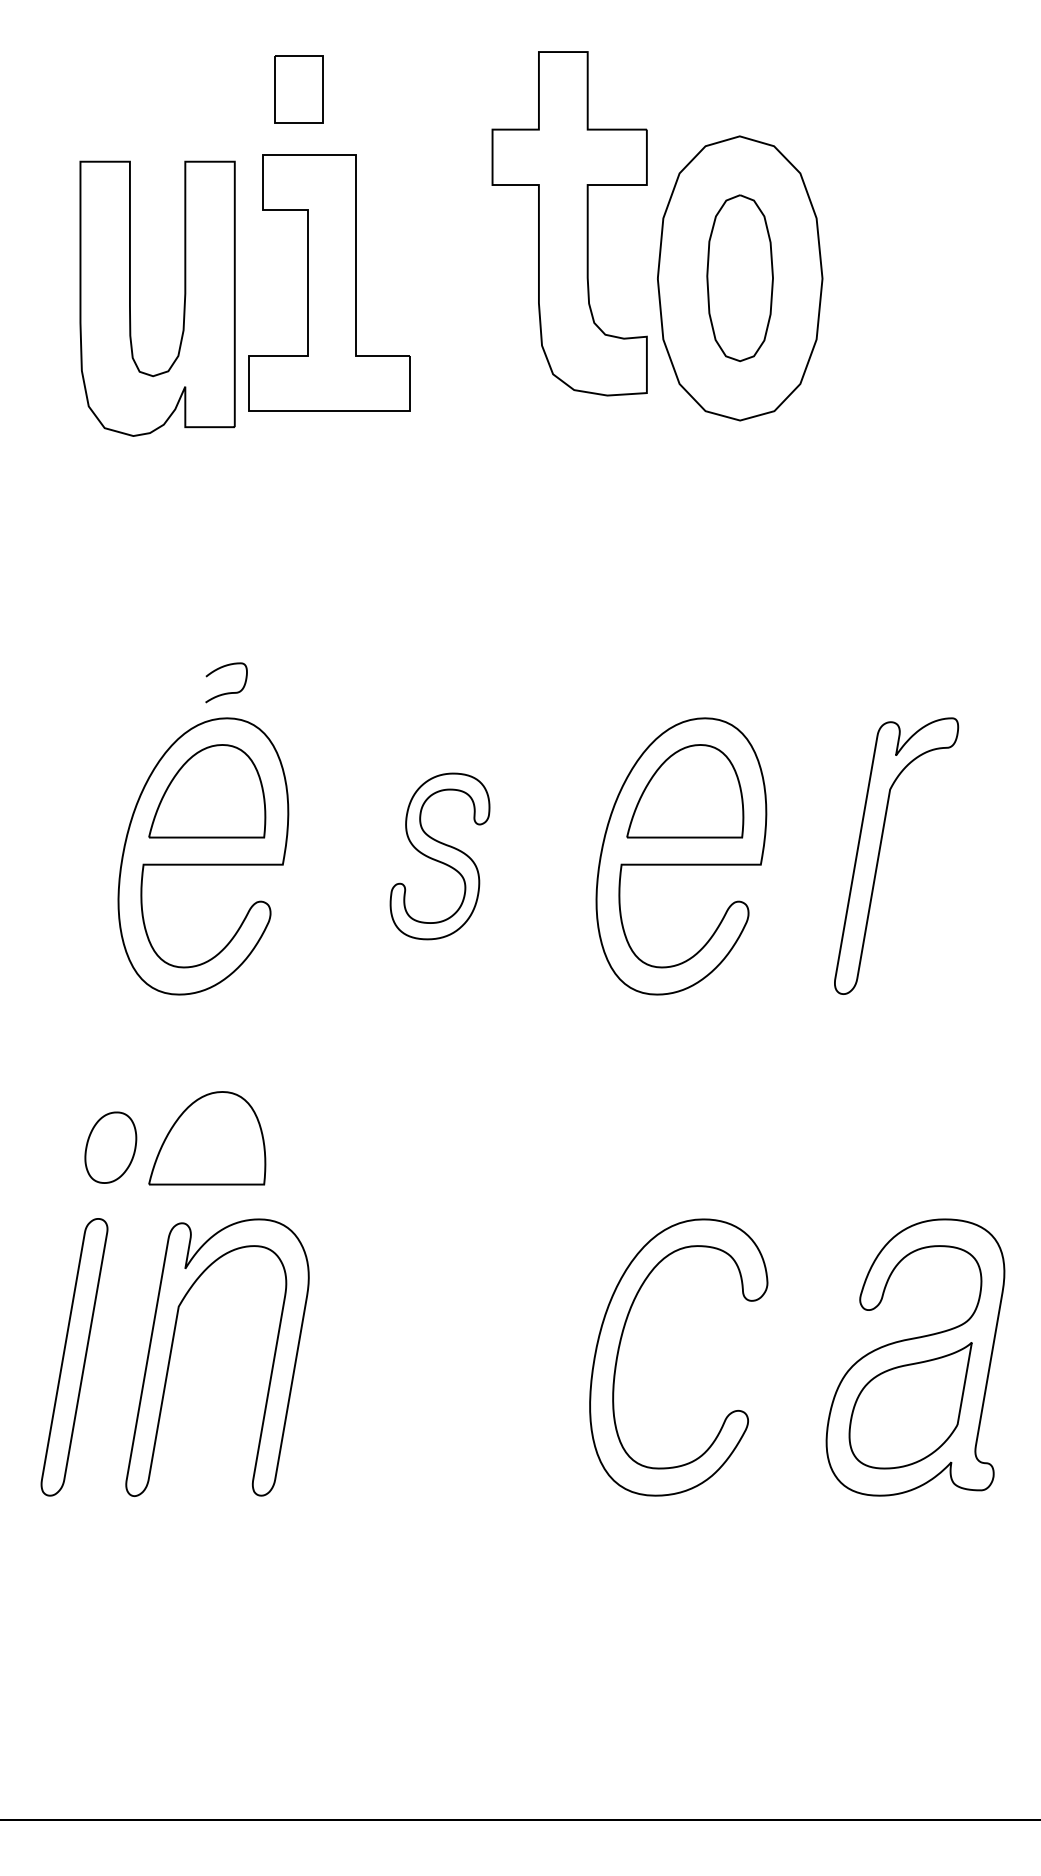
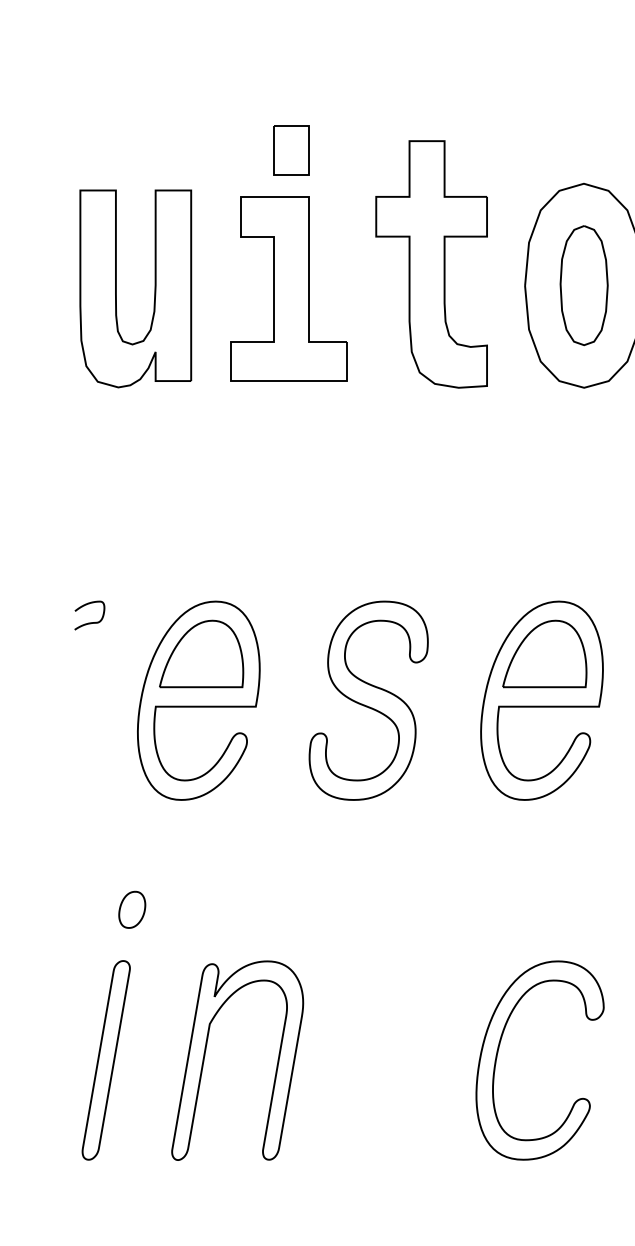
part: (298, 89) -> (290, 150), moved
part: (569, 223) -> (431, 264), moved
part: (183, 304) -> (154, 292), moved
curve: (226, 692) -> (89, 622), moved
part: (439, 856) -> (368, 700), size x1.67
part: (207, 1138) -> (201, 903), removed
part: (110, 1147) -> (132, 909), size x0.71
part: (172, 1349) -> (205, 1054), moved

